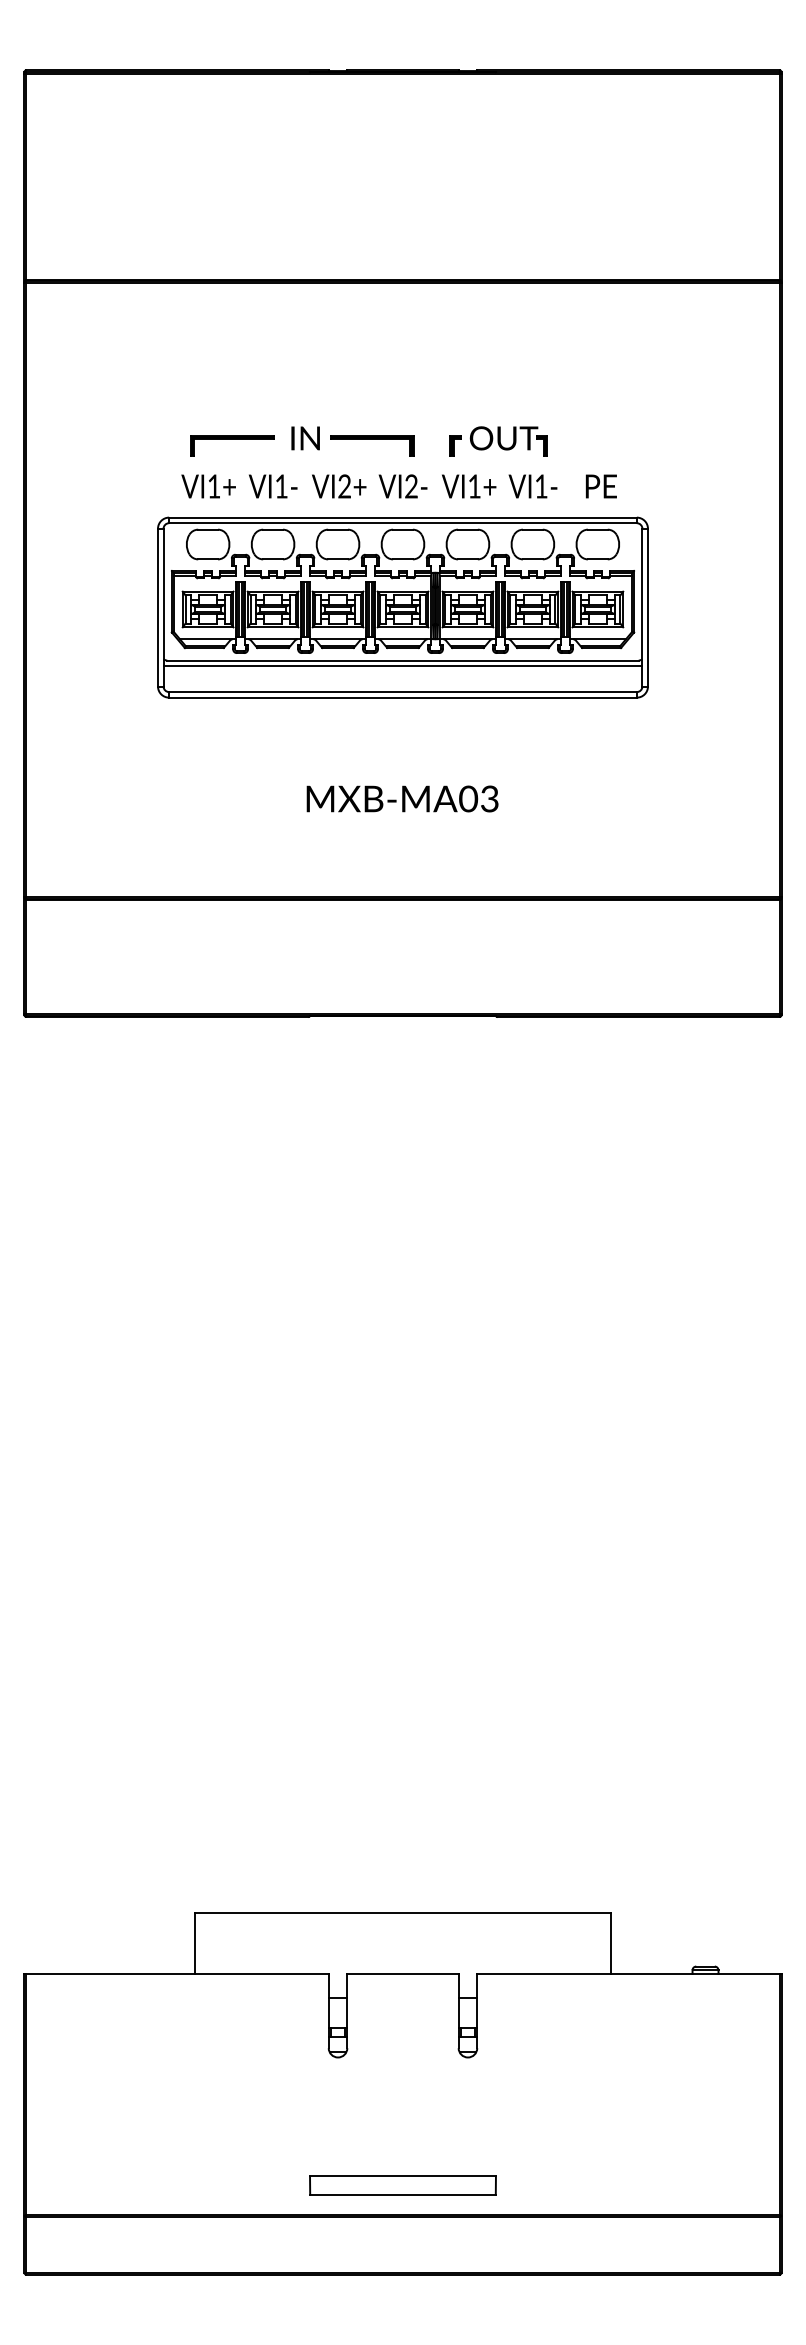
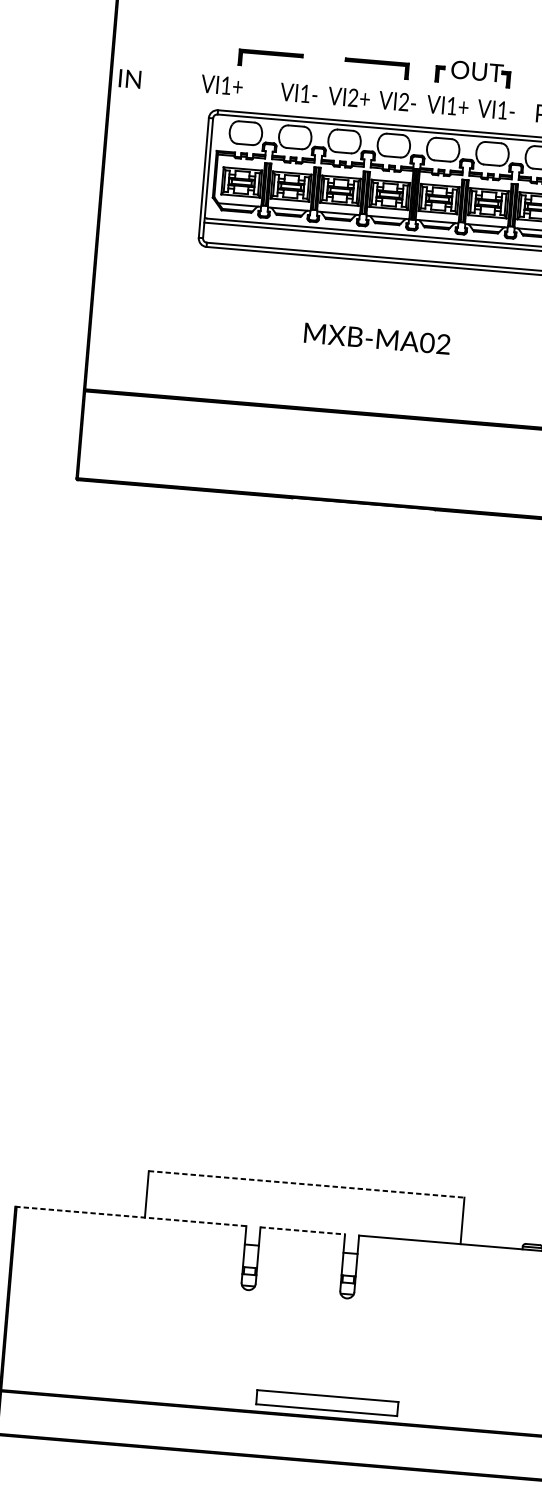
text: (305, 438) -> (129, 79), moved
text: (208, 486) -> (221, 85), moved
text: (489, 800) -> (443, 345), MXB-MA03 -> MXB-MA02
line: (402, 1912) -> (306, 1184), solid -> dashed
line: (177, 1973) -> (131, 1216), solid -> dashed
line: (402, 1973) -> (302, 1230), solid -> dashed
part: (402, 2185) -> (326, 1403), moved

